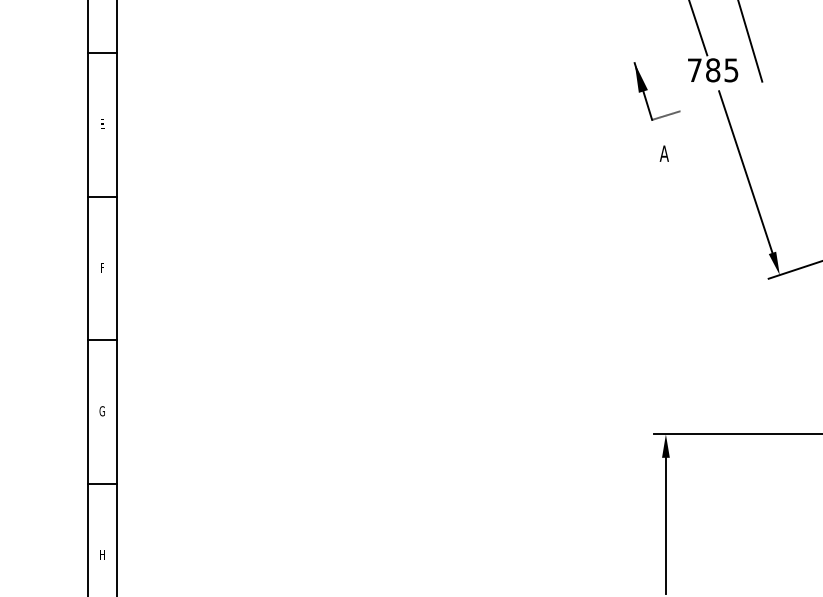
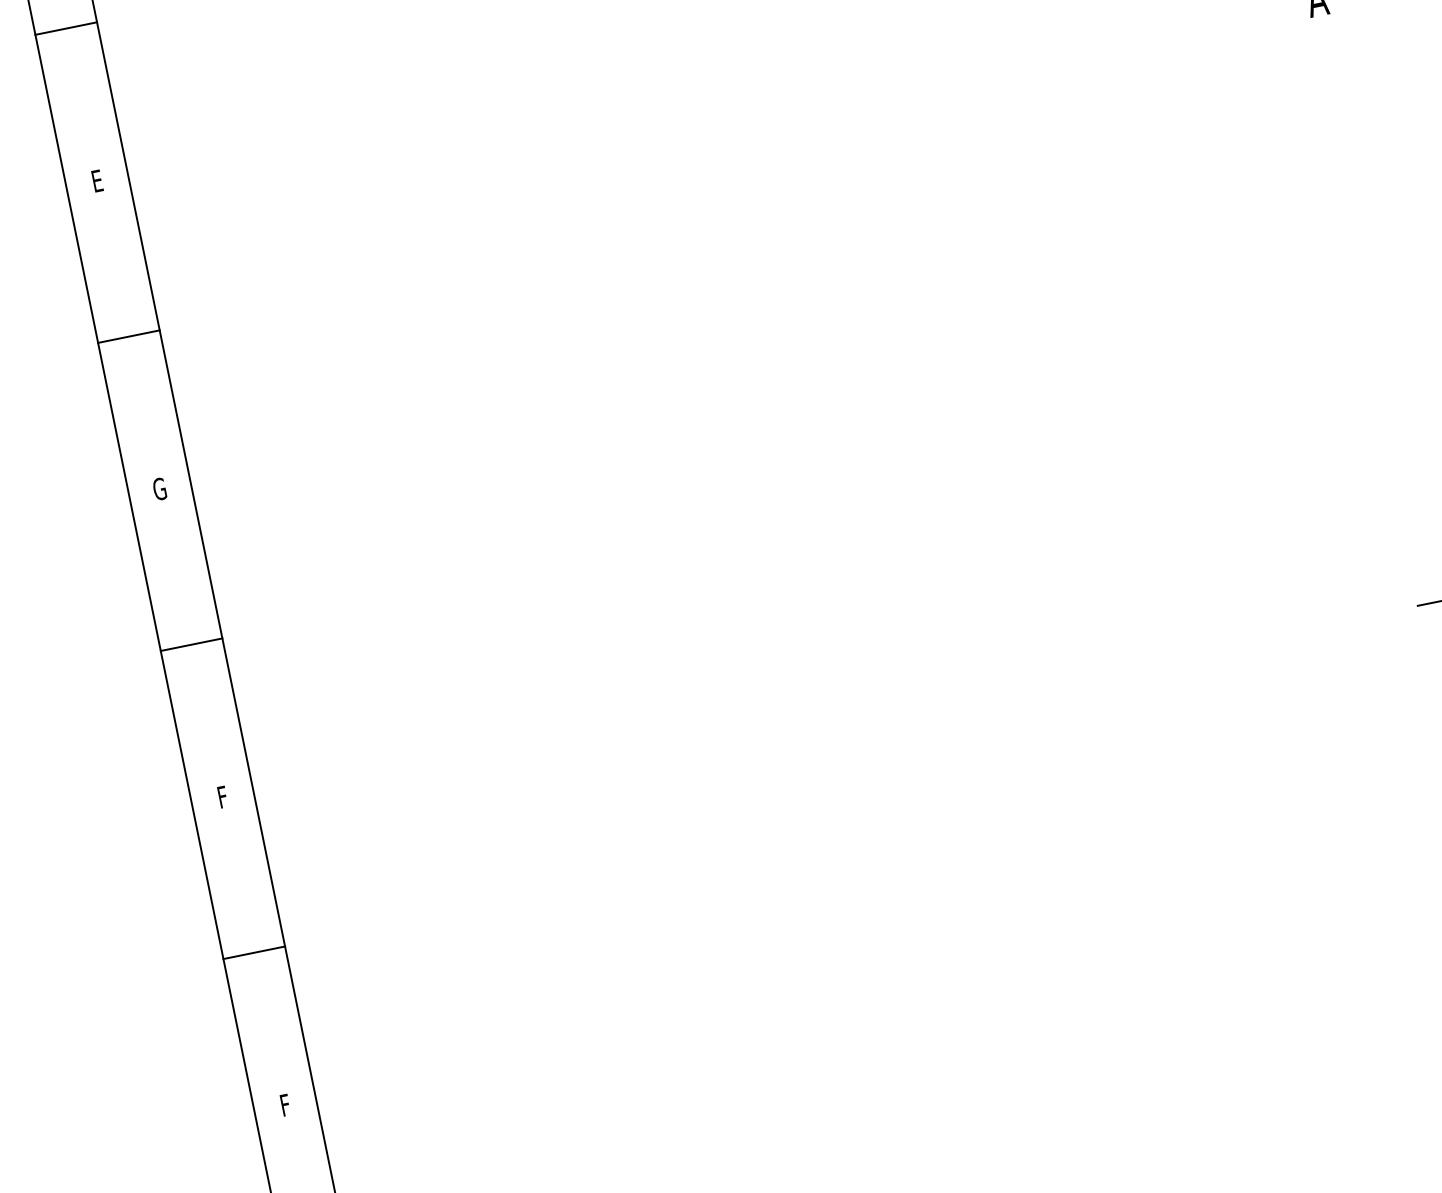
text: (101, 267) -> (157, 488), F -> G
text: (101, 411) -> (220, 798), G -> F
text: (102, 554) -> (285, 1104), H -> F

